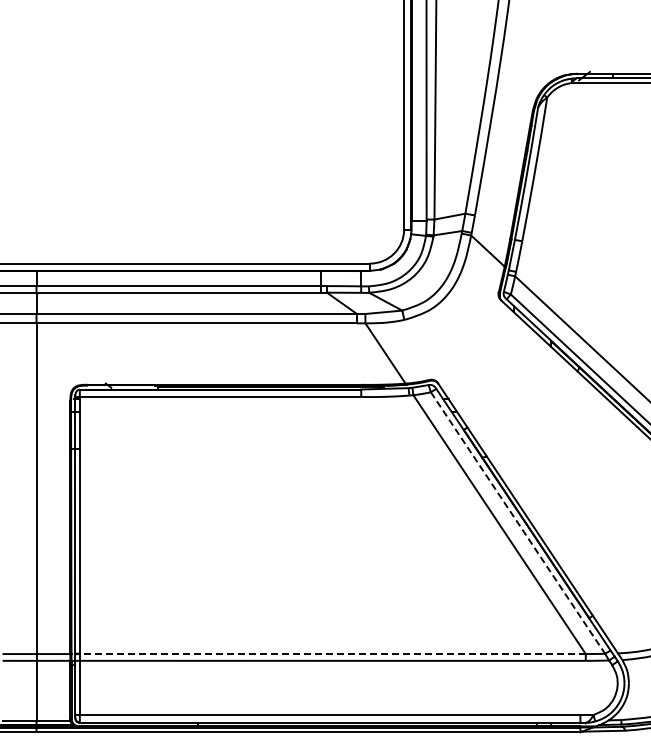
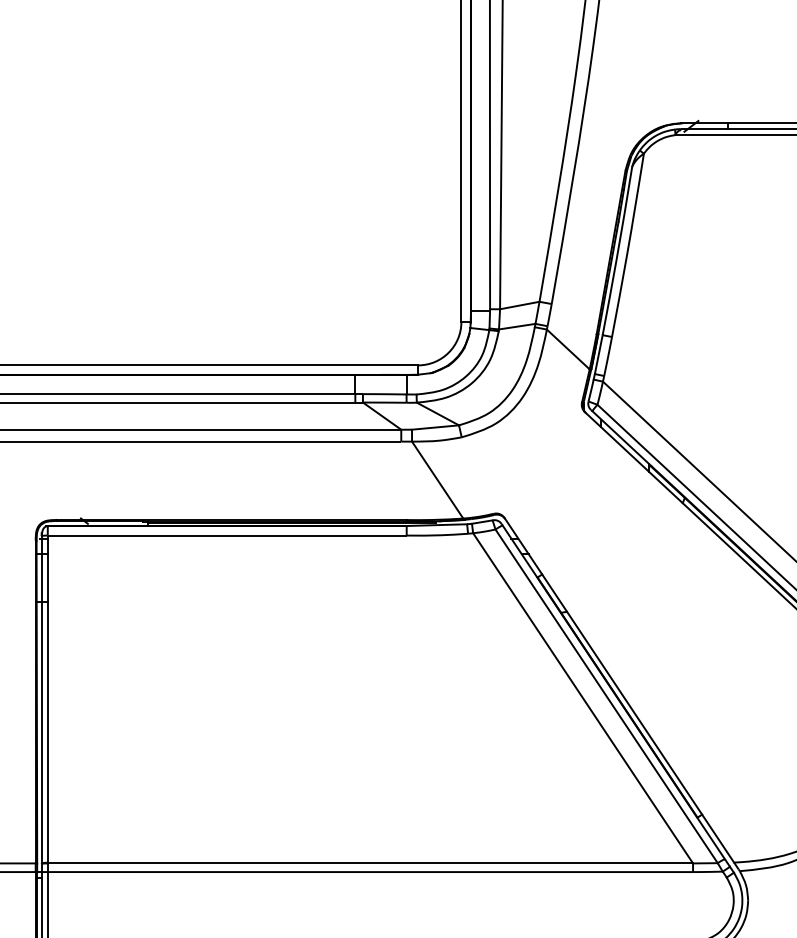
line: (518, 523) -> (607, 696), dashed -> solid
line: (332, 654) -> (370, 863), dashed -> solid

